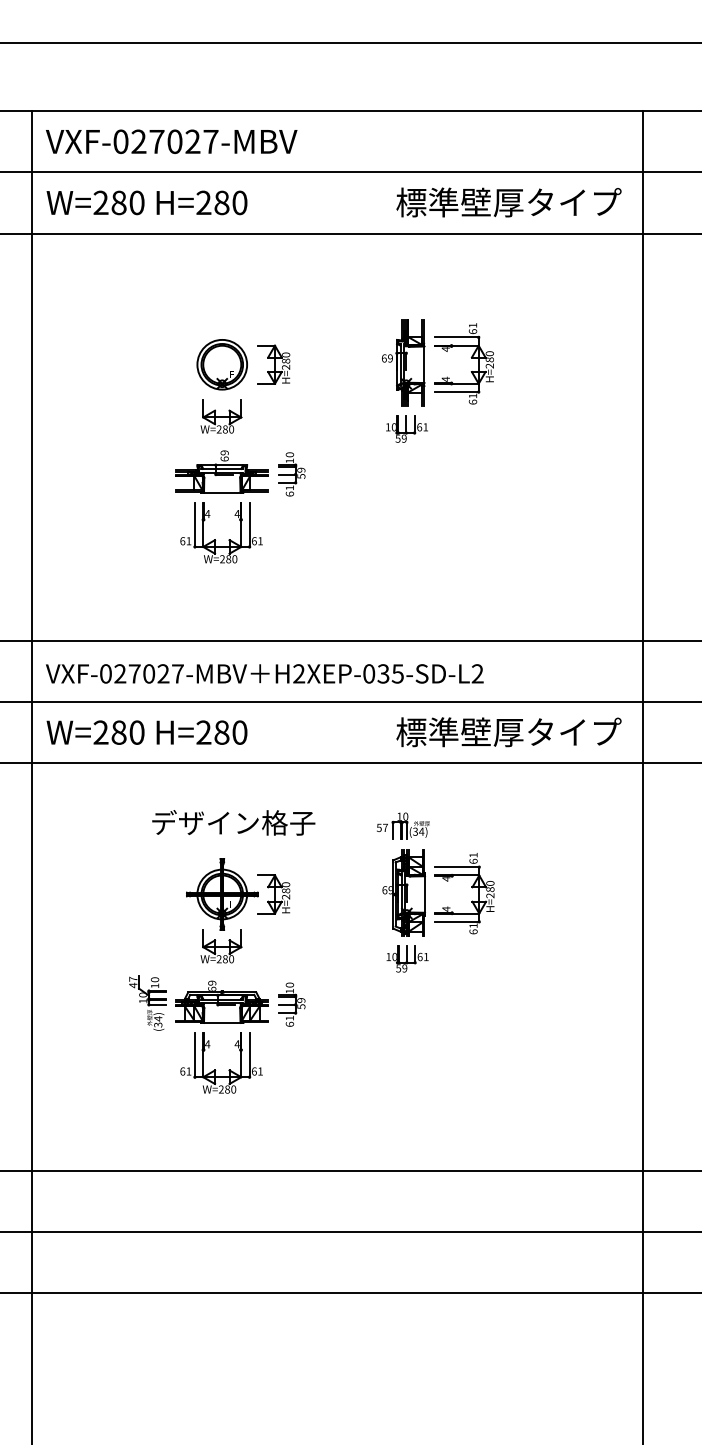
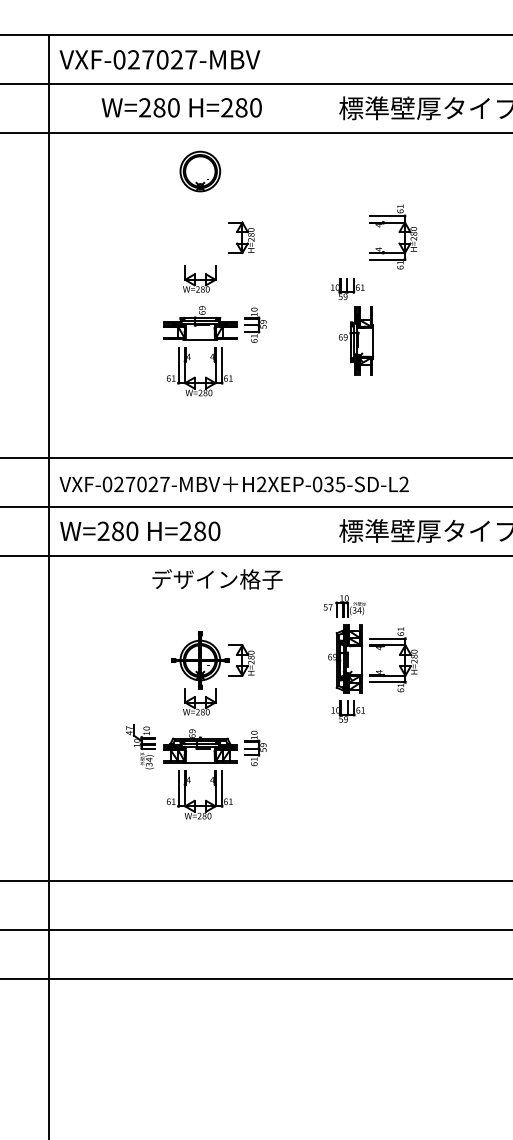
text: (146, 202) -> (181, 107), moved
part: (403, 362) -> (356, 340), moved
part: (221, 364) -> (199, 171), moved
text: (233, 822) -> (217, 579), moved

